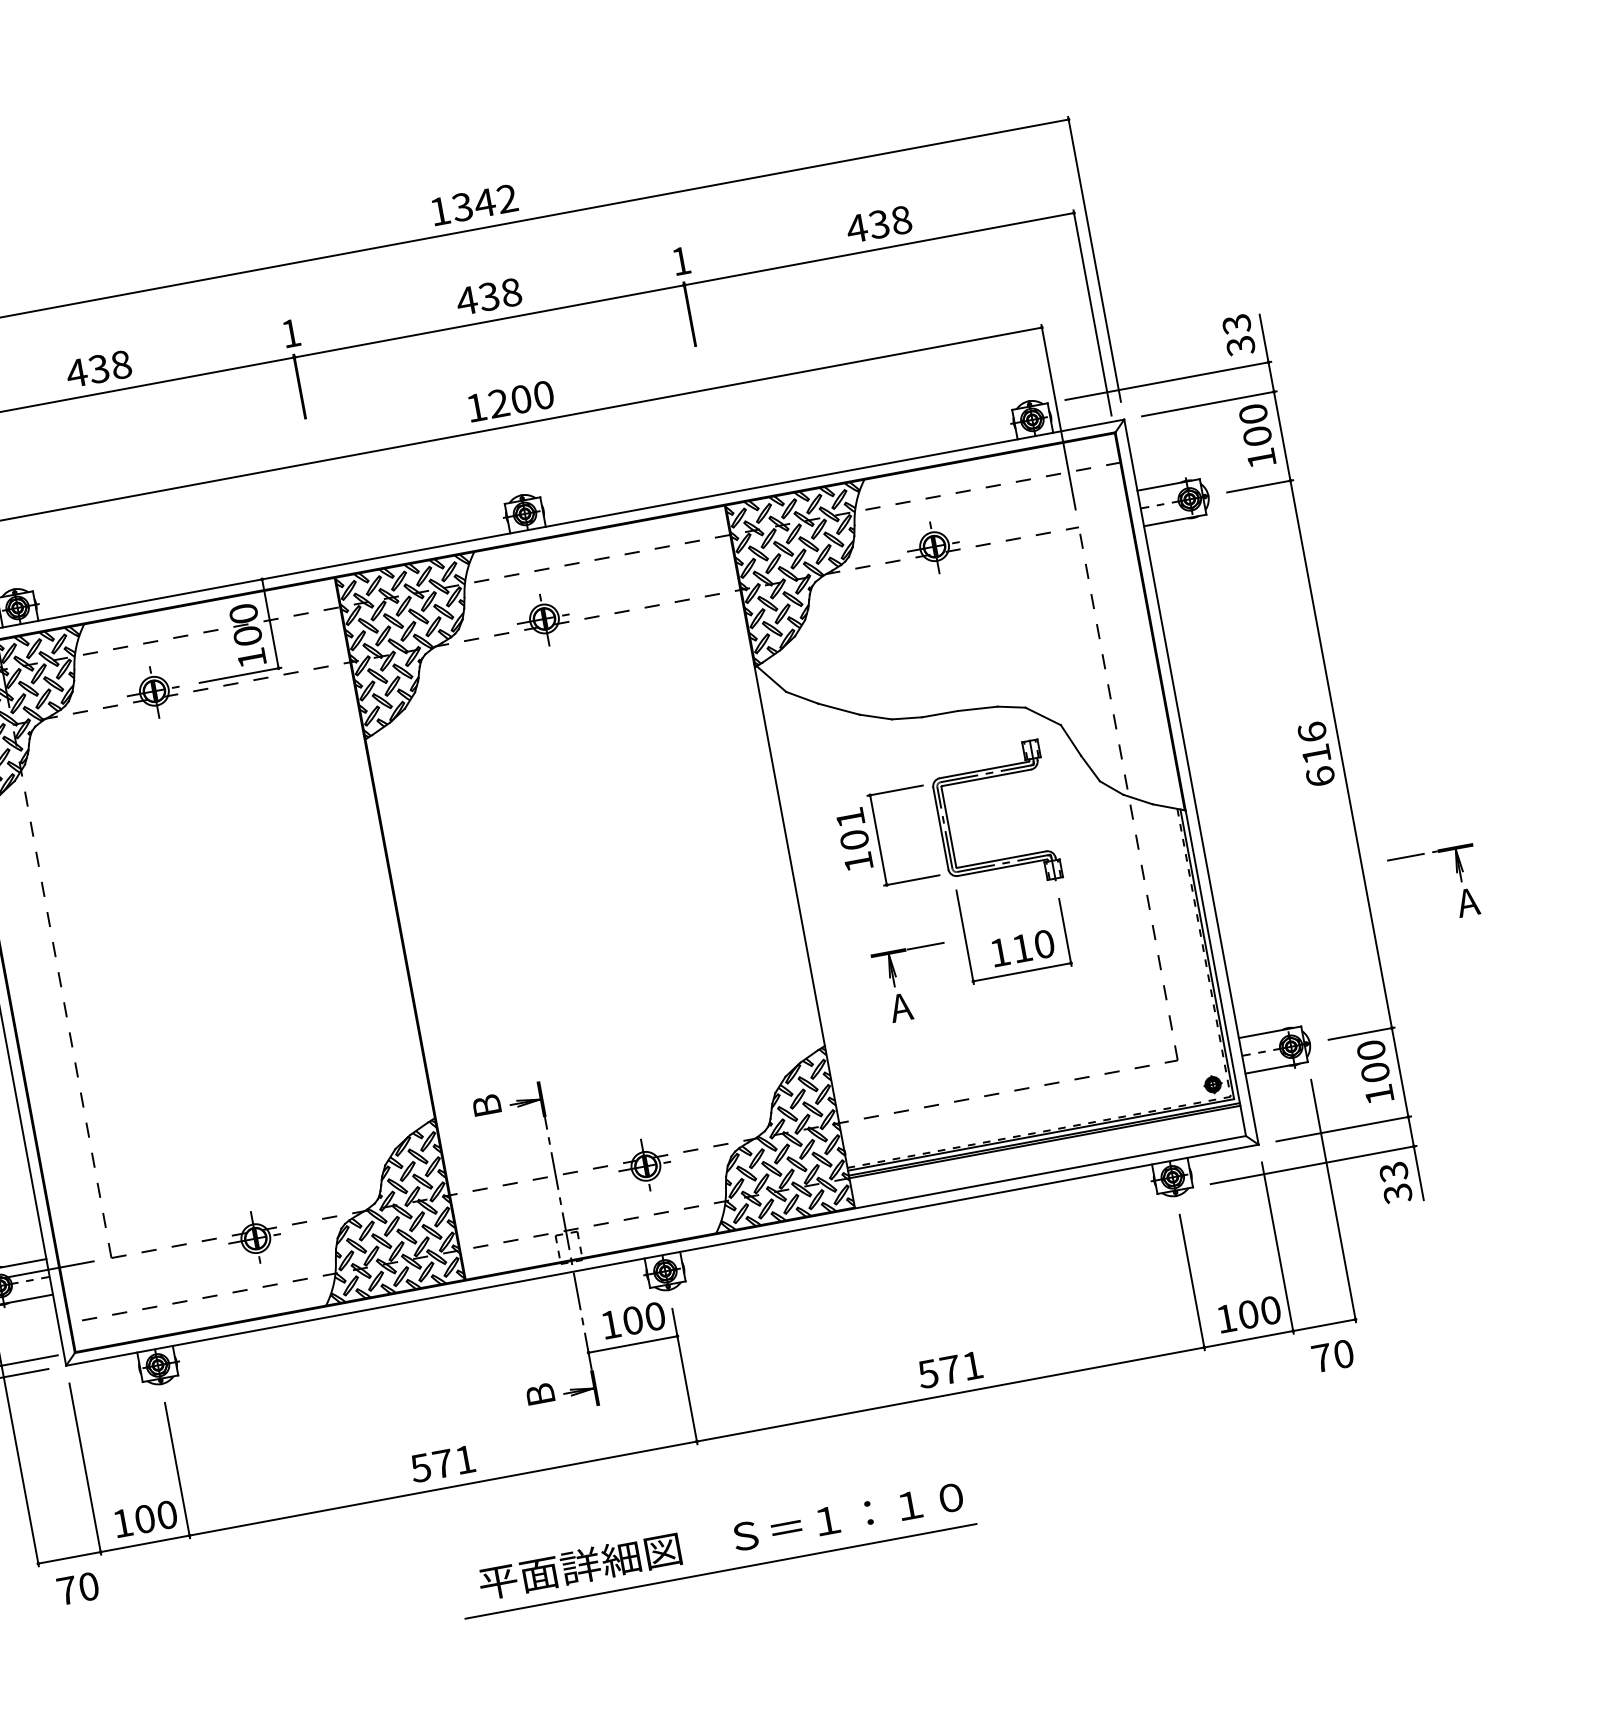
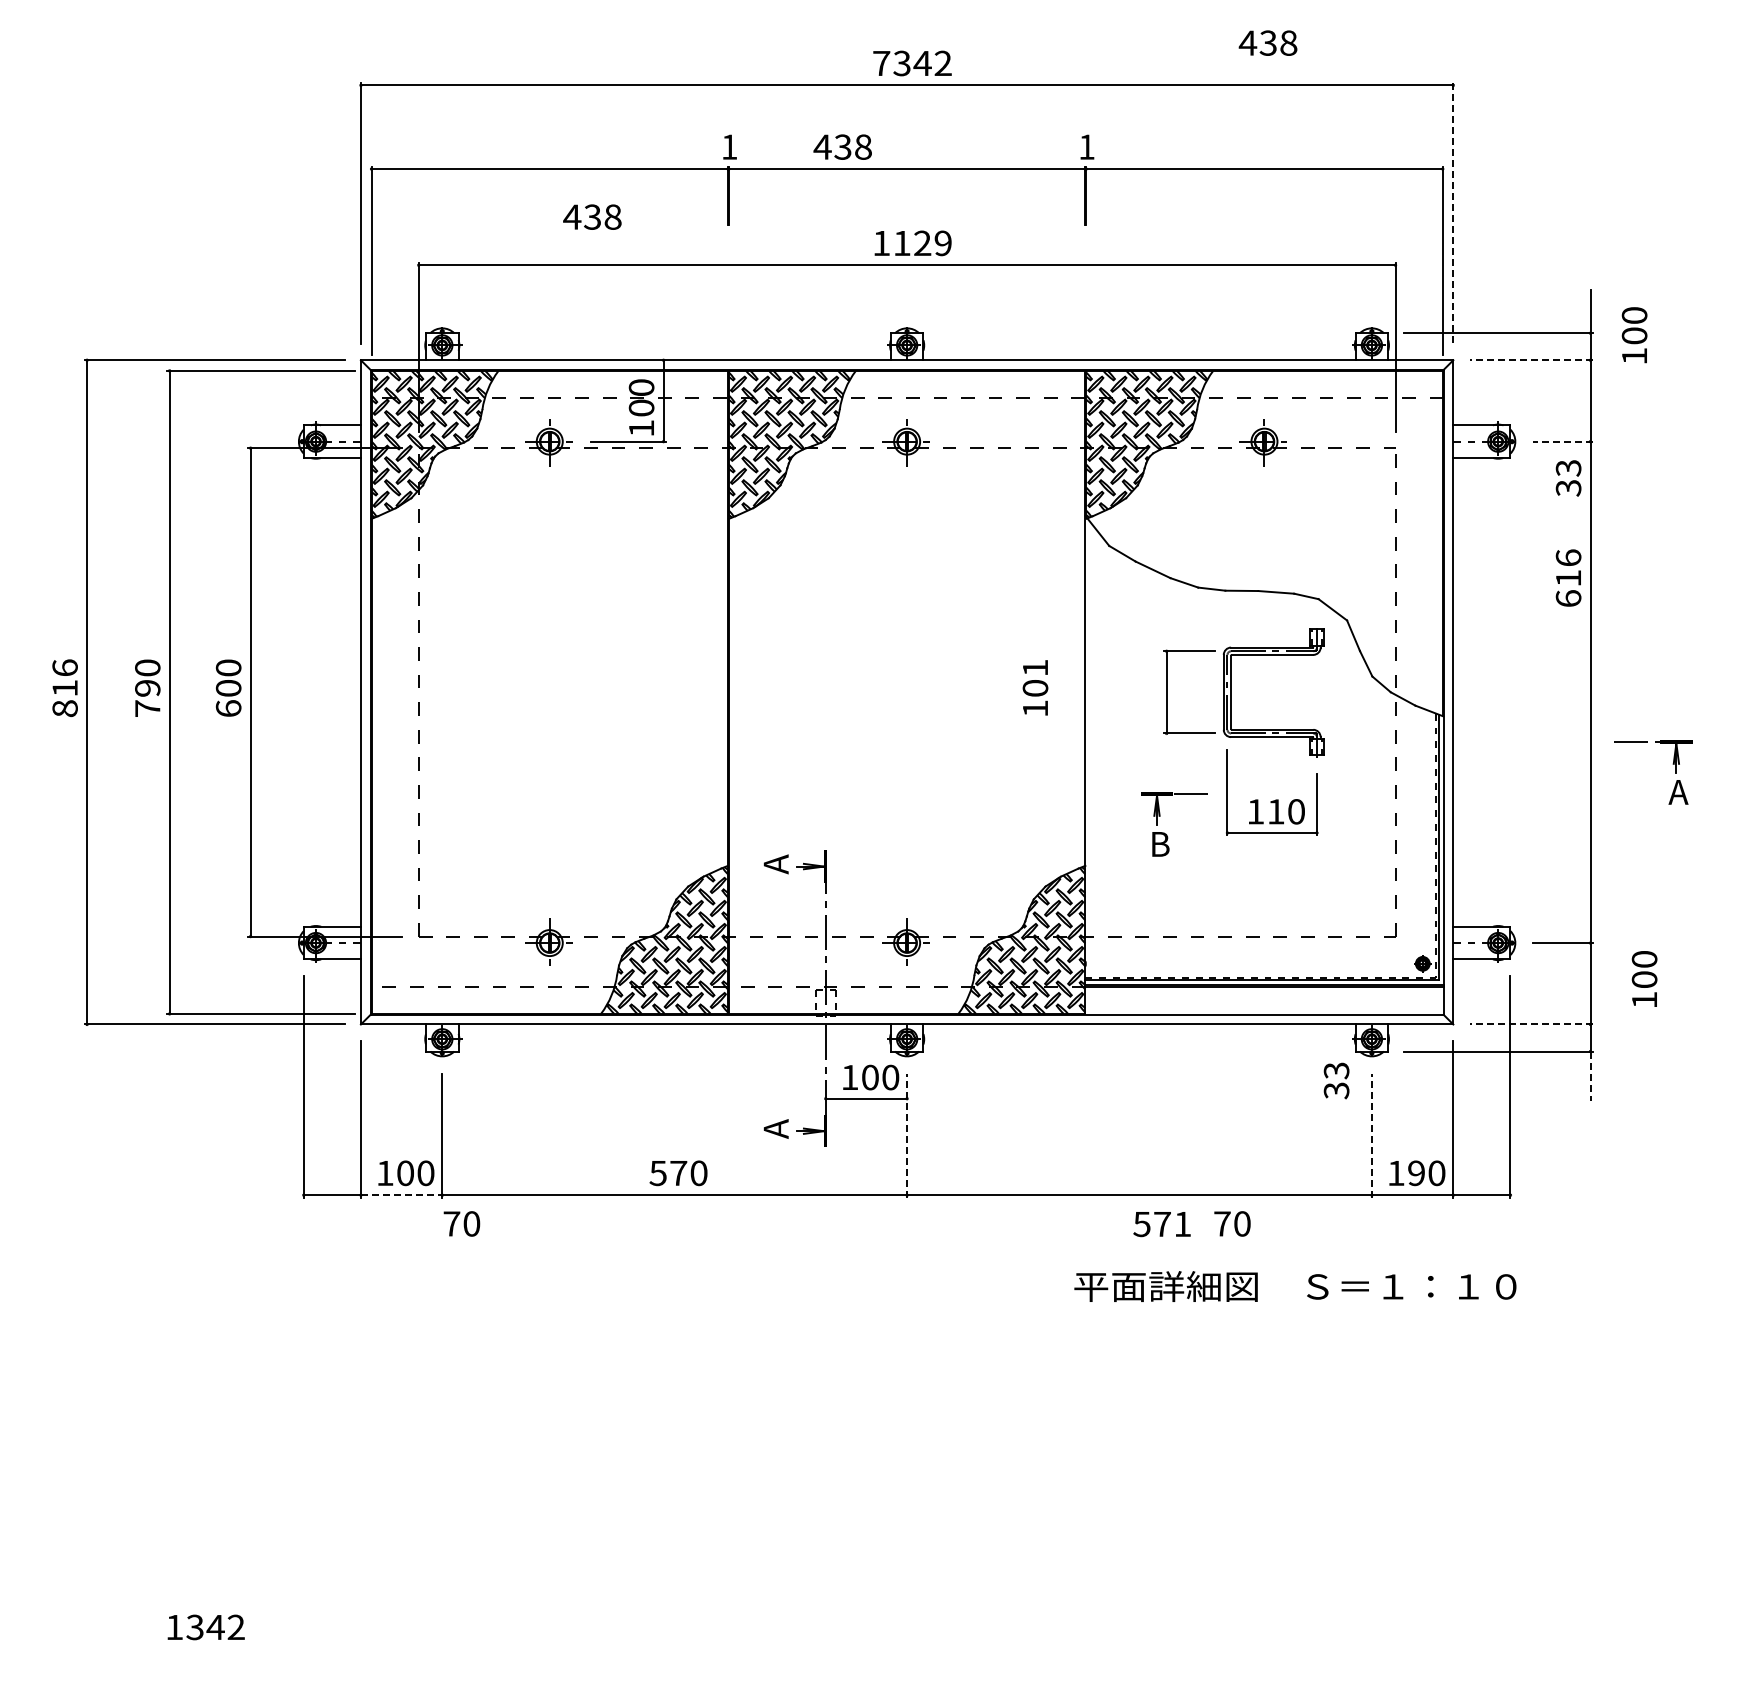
text: (440, 211) -> (881, 63), 1342 -> 7342
text: (878, 223) -> (1267, 42), moved
line: (1094, 259) -> (1453, 213), solid -> dashed
text: (488, 296) -> (842, 146), moved
text: (1238, 335) -> (1568, 478), moved
text: (98, 368) -> (592, 216), moved
text: (521, 399) -> (922, 243), 1200 -> 1129
line: (1209, 404) -> (1531, 360), solid -> dashed
text: (1257, 435) -> (1634, 335), moved
line: (1259, 486) -> (1562, 441), solid -> dashed
text: (1316, 753) -> (1568, 577), moved
text: (854, 839) -> (1035, 687), moved
part: (1455, 873) -> (1672, 764), moved
text: (901, 1007) -> (1159, 844), A -> B
text: (1375, 1071) -> (1644, 978), moved
text: (486, 1107) -> (775, 864), B -> A
line: (1343, 1128) -> (1531, 1024), solid -> dashed
line: (1418, 1173) -> (1590, 1076), solid -> dashed
text: (1395, 1182) -> (1336, 1080), moved
line: (1191, 1282) -> (1371, 1135), solid -> dashed
text: (1248, 1314) -> (1416, 1173), 100 -> 190
text: (1332, 1355) -> (1232, 1223), moved
text: (949, 1370) -> (1161, 1224), moved
line: (685, 1376) -> (907, 1135), solid -> dashed
text: (539, 1395) -> (775, 1128), B -> A
text: (464, 1460) -> (698, 1173), 571 -> 570
text: (721, 1540) -> (1295, 1286), moved
line: (145, 1544) -> (401, 1195), solid -> dashed
line: (721, 1571) -> (907, 1314), removed
text: (77, 1588) -> (461, 1223), moved

